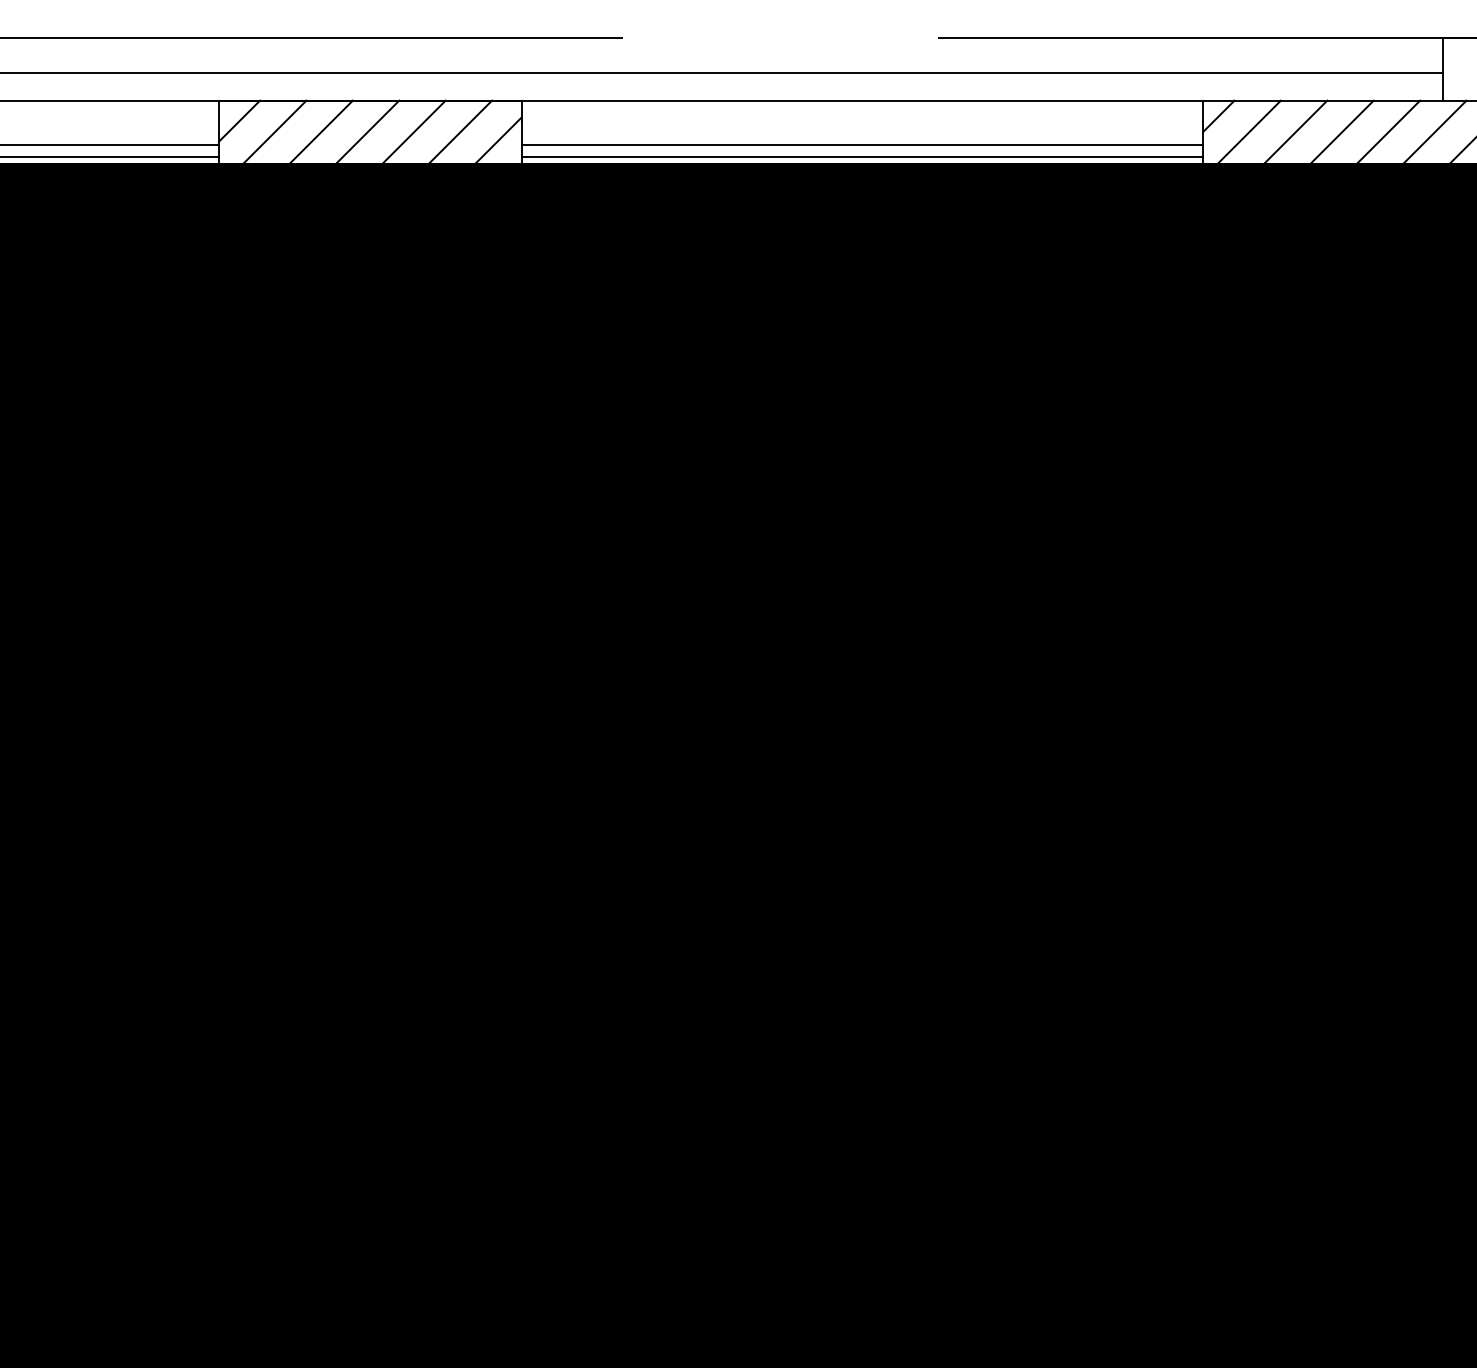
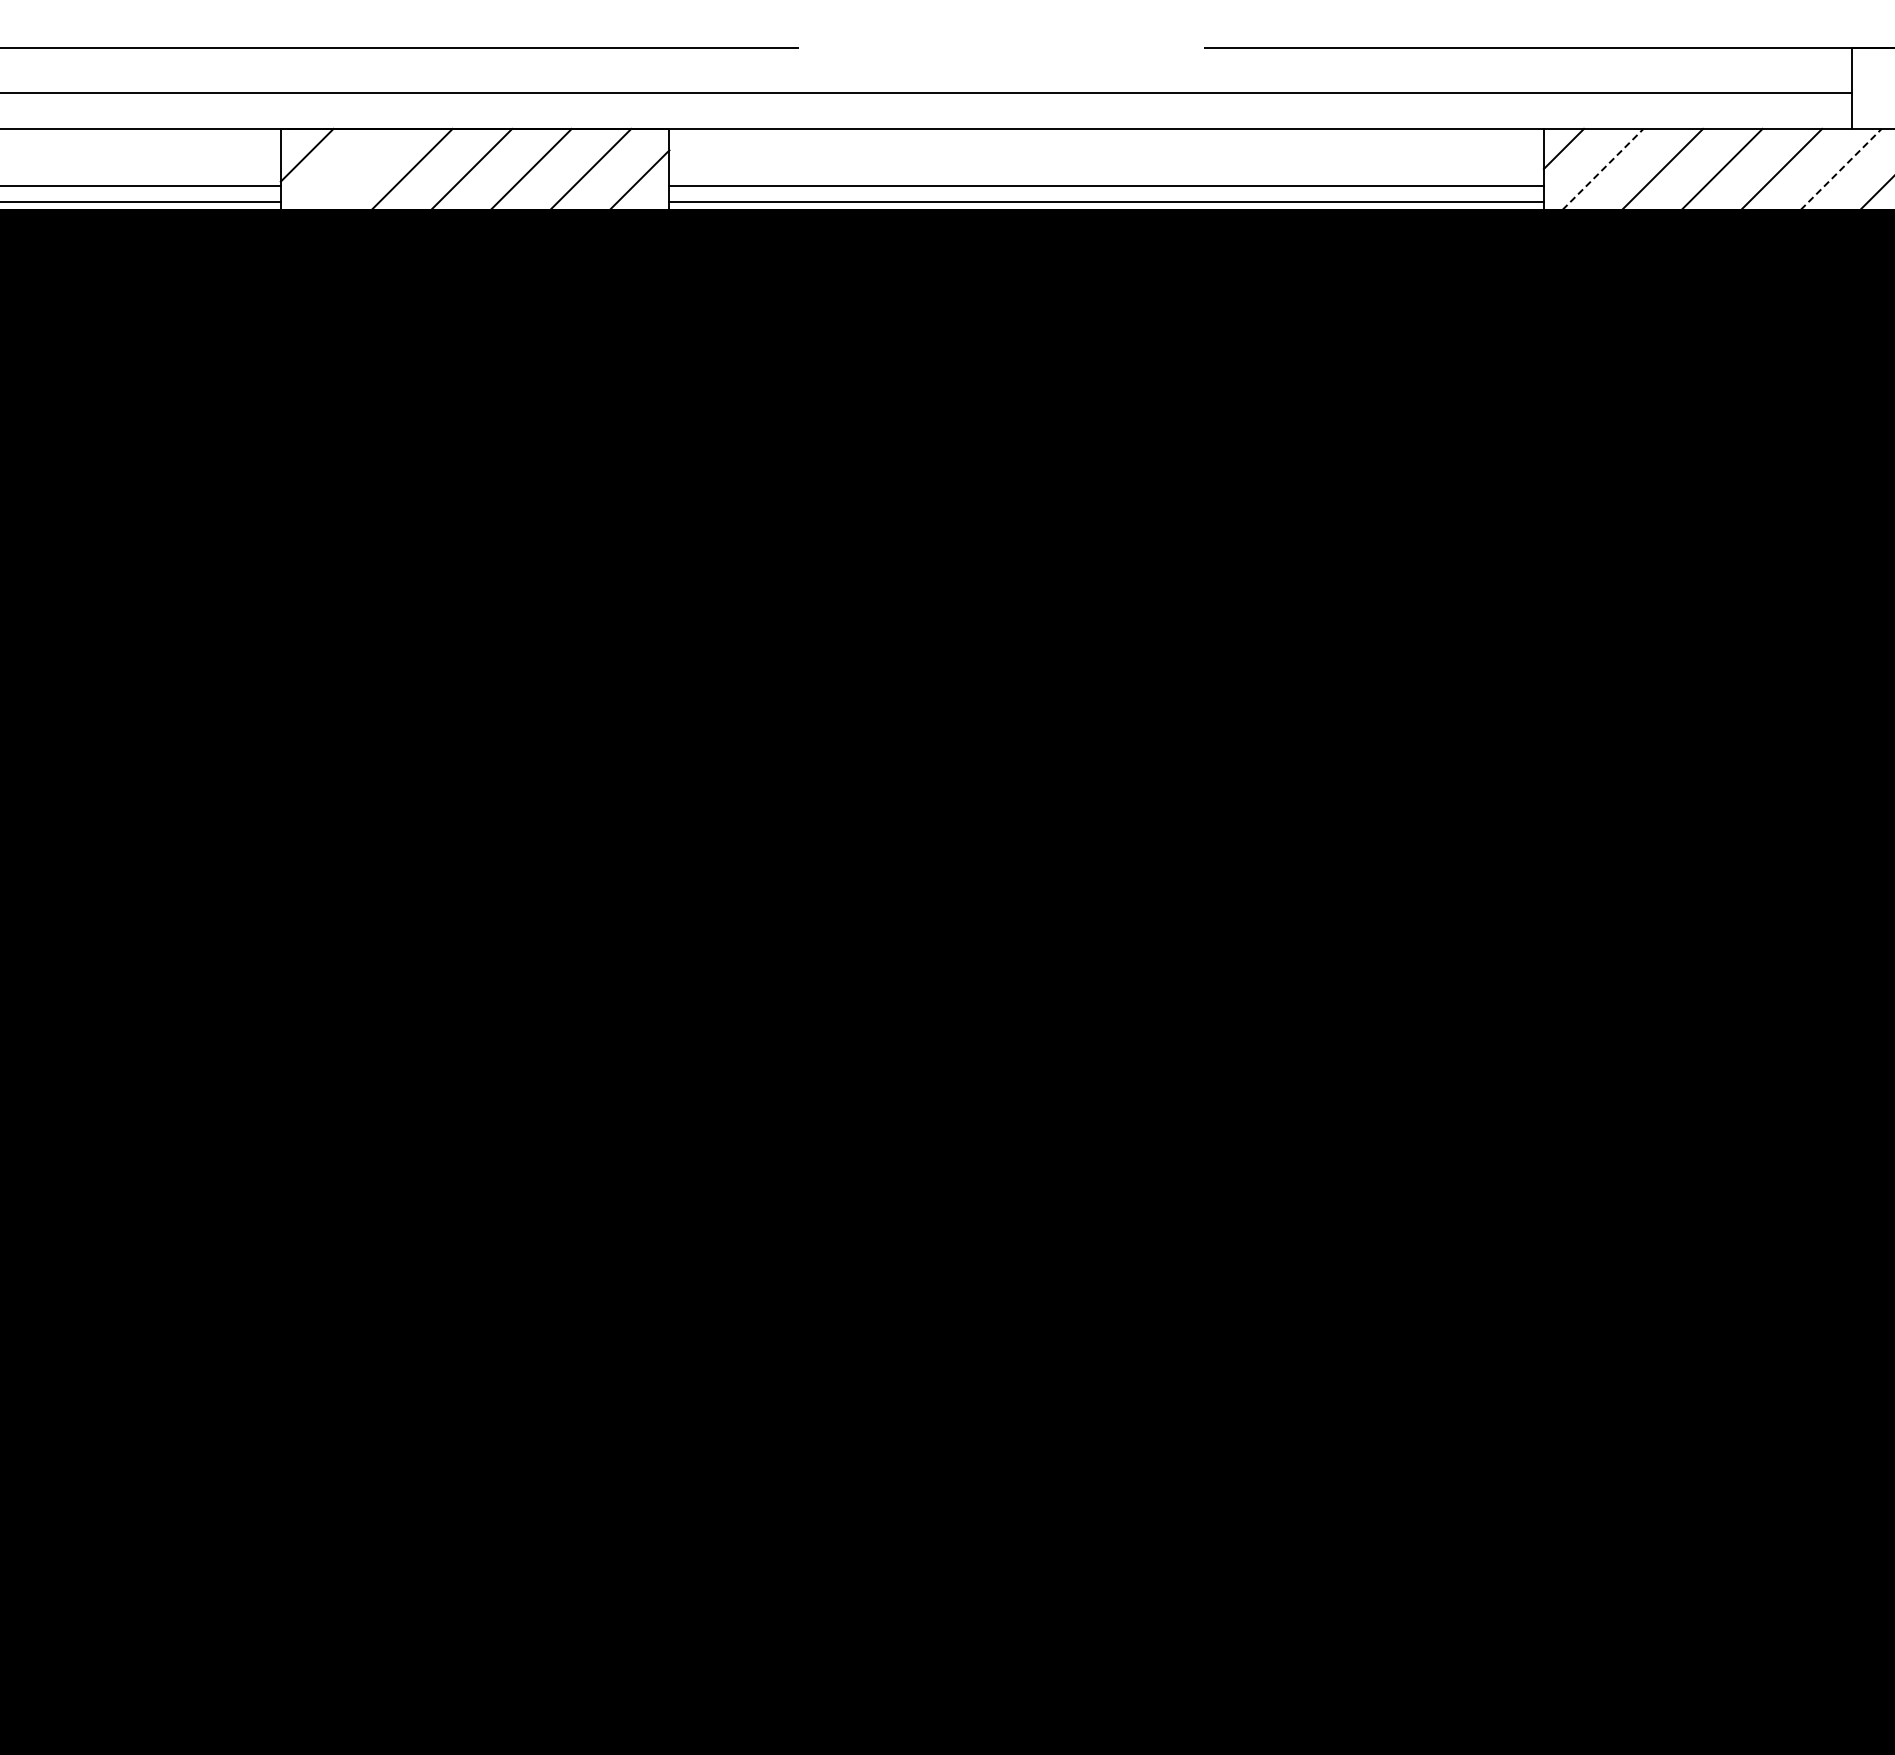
line: (274, 131) -> (352, 168), removed
line: (1249, 132) -> (1603, 169), solid -> dashed
line: (1435, 132) -> (1841, 169), solid -> dashed

